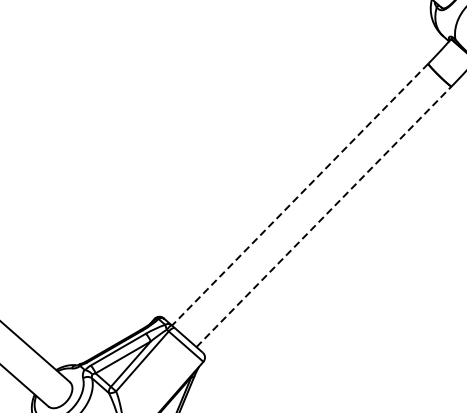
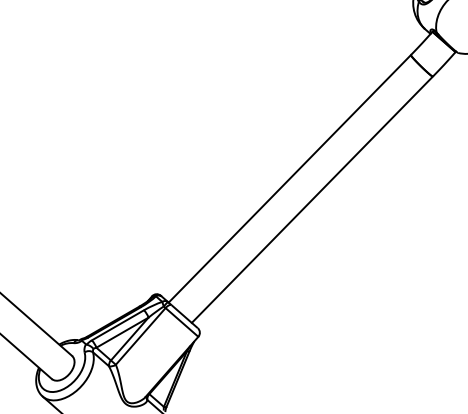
line: (299, 195) -> (289, 179), dashed -> solid
line: (324, 216) -> (312, 199), dashed -> solid

